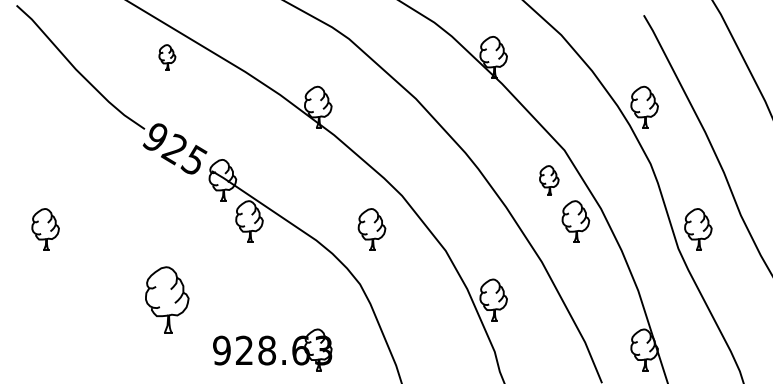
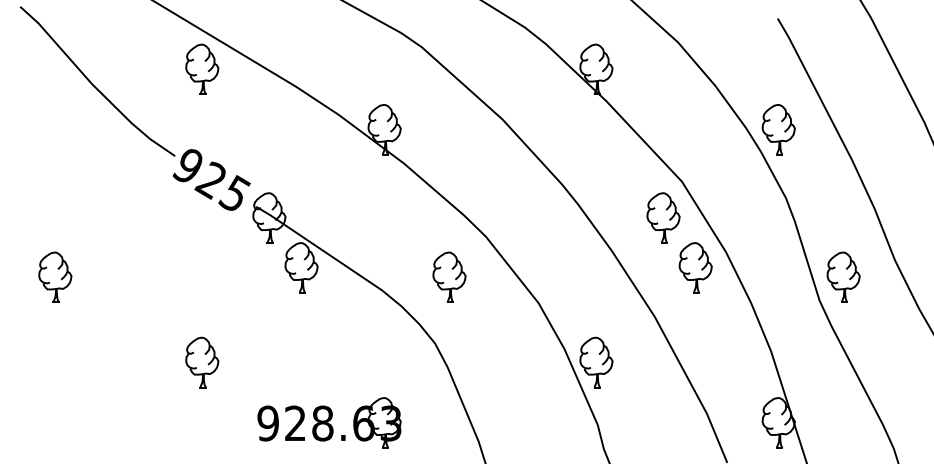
part: (167, 57) -> (202, 69), size x1.67
part: (549, 180) -> (663, 218), size x1.43
part: (167, 299) -> (202, 361), size x0.62

